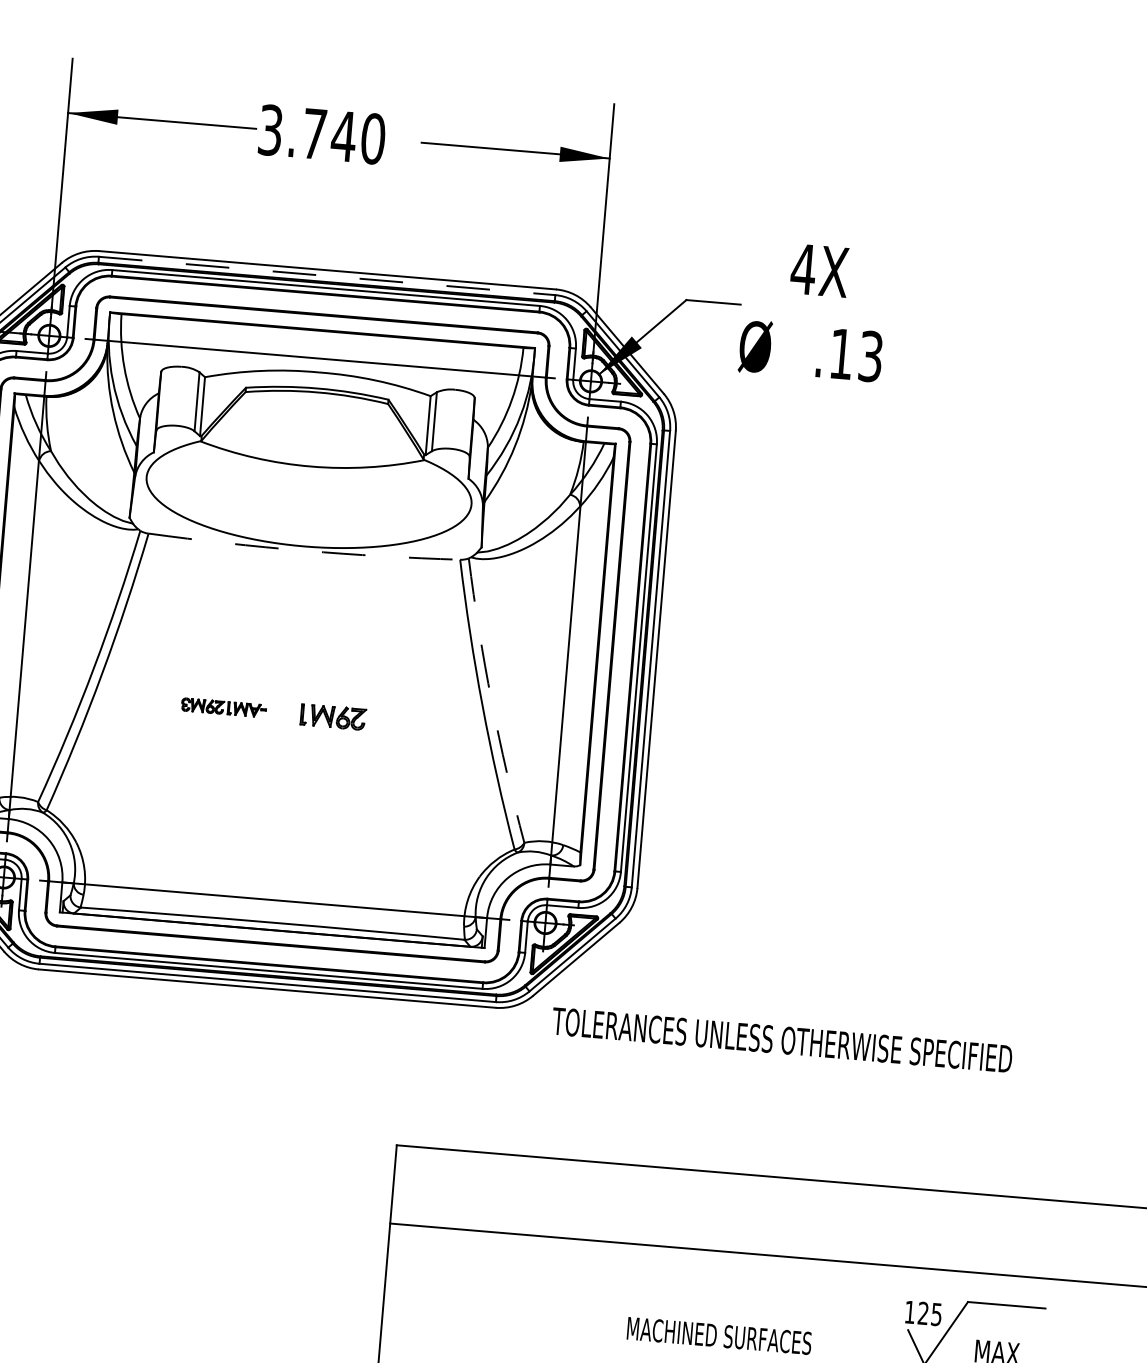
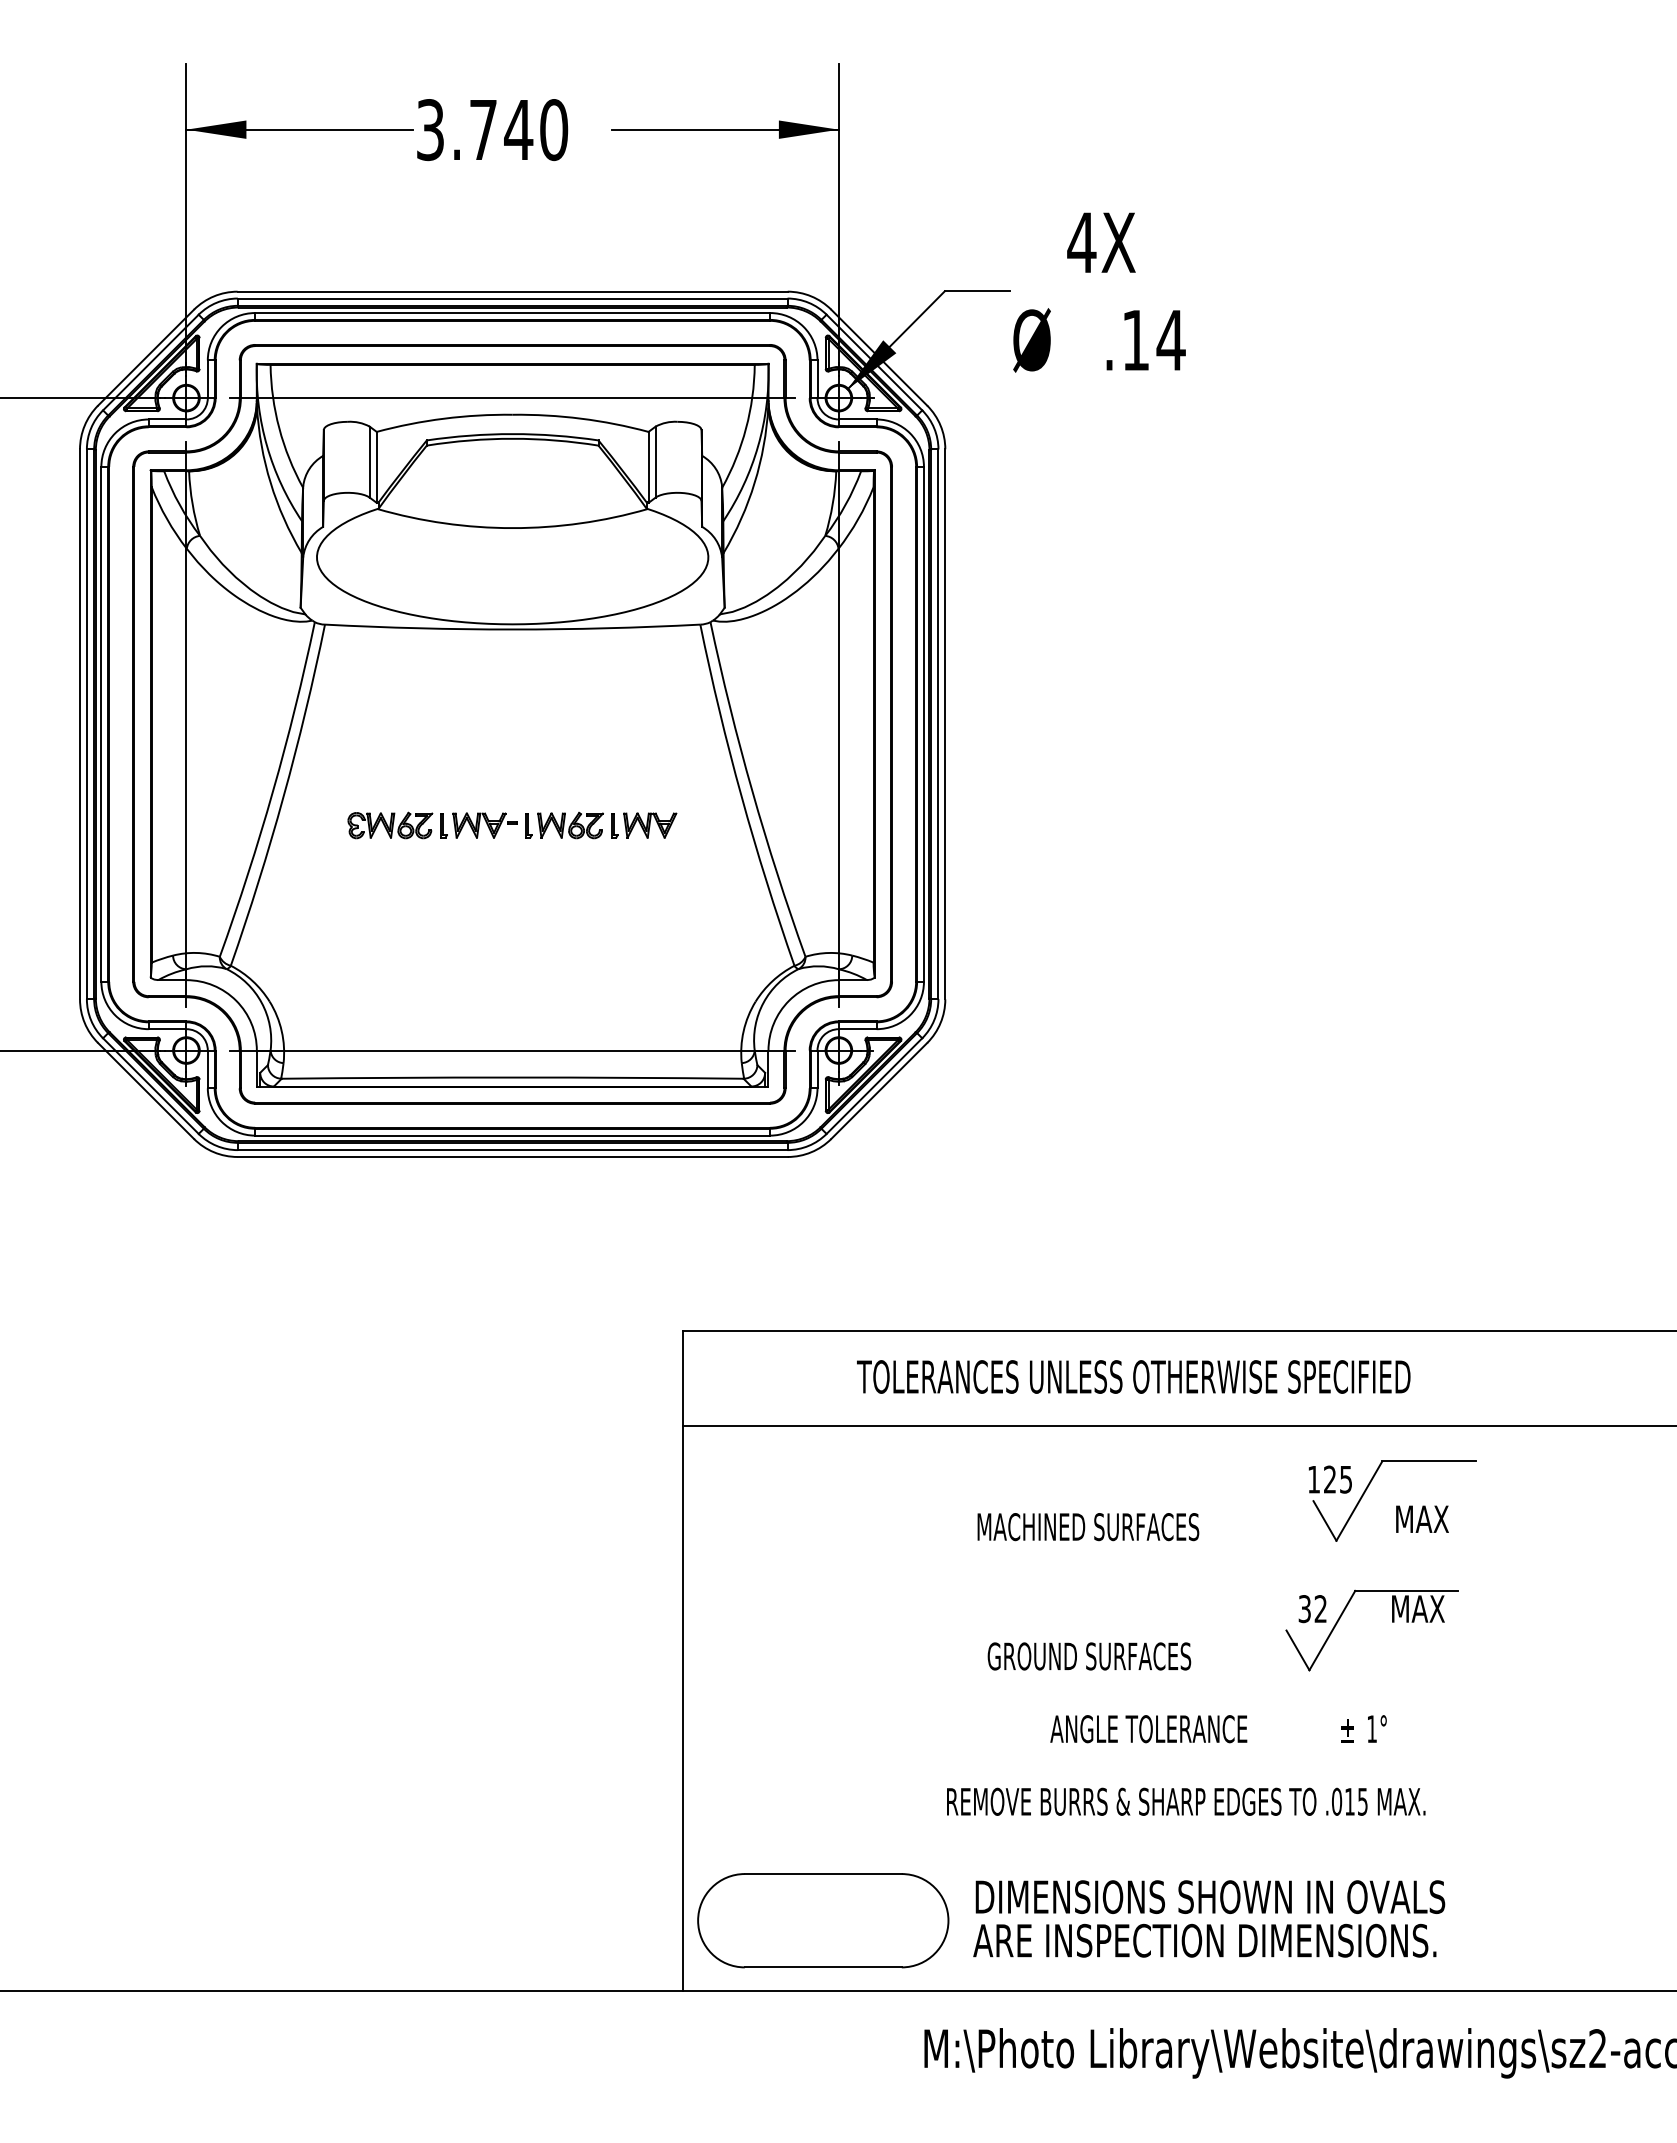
line: (327, 275) -> (512, 298), dashed -> solid
text: (870, 356) -> (1170, 340), .13 -> .14
arc: (303, 550) -> (512, 629), dashed -> solid
arc: (491, 701) -> (752, 791), dashed -> solid
part: (223, 707) -> (432, 825), size x1.67
part: (399, 722) -> (644, 825), added
text: (782, 1039) -> (1133, 1376), moved

